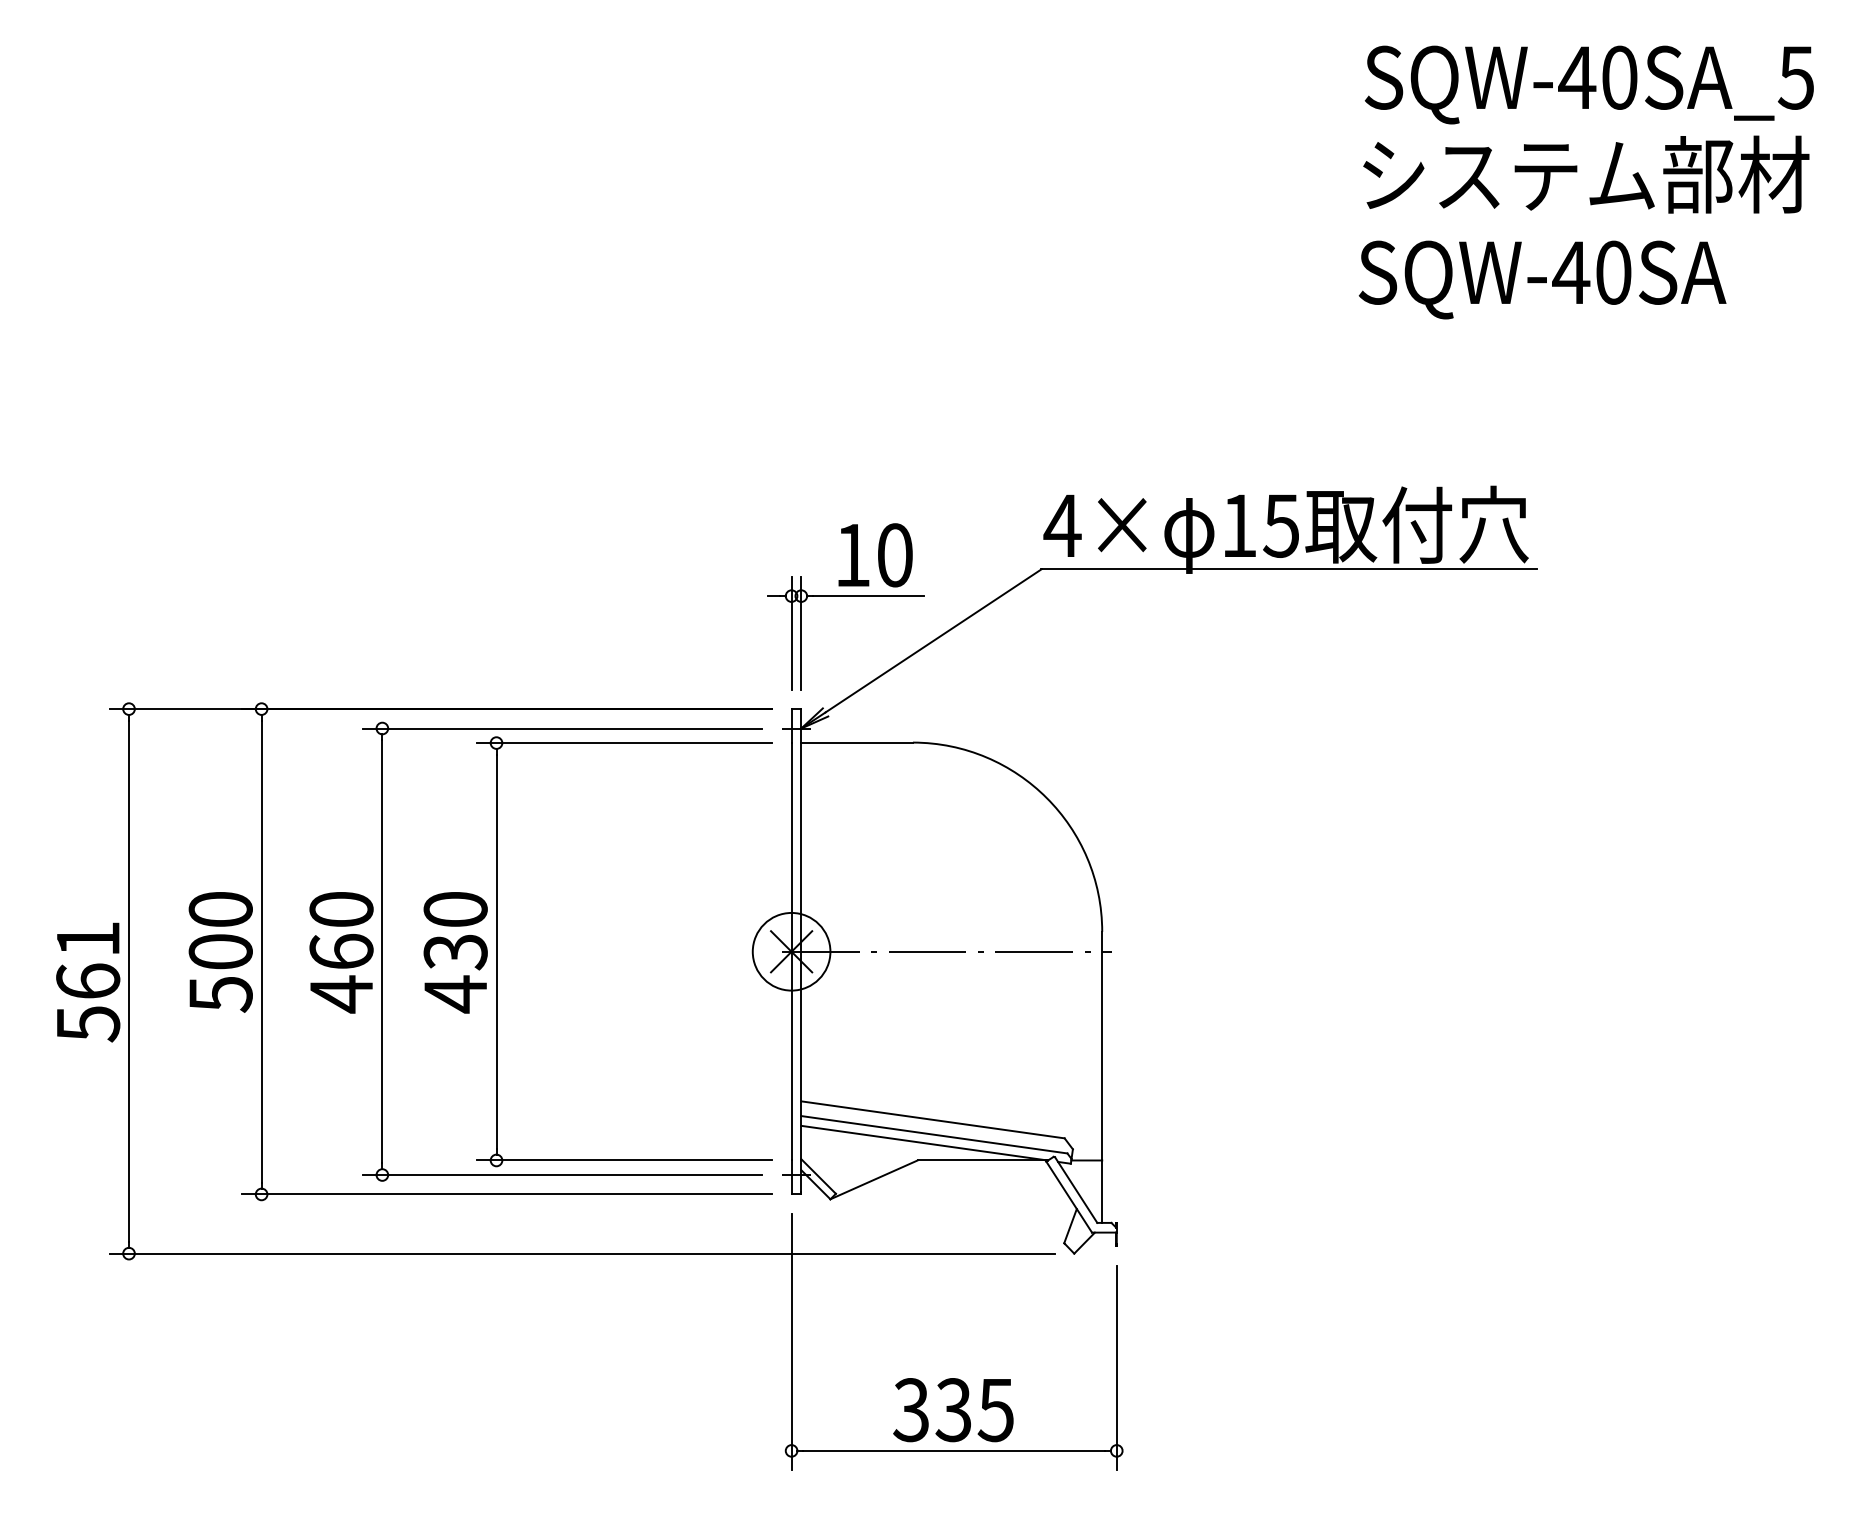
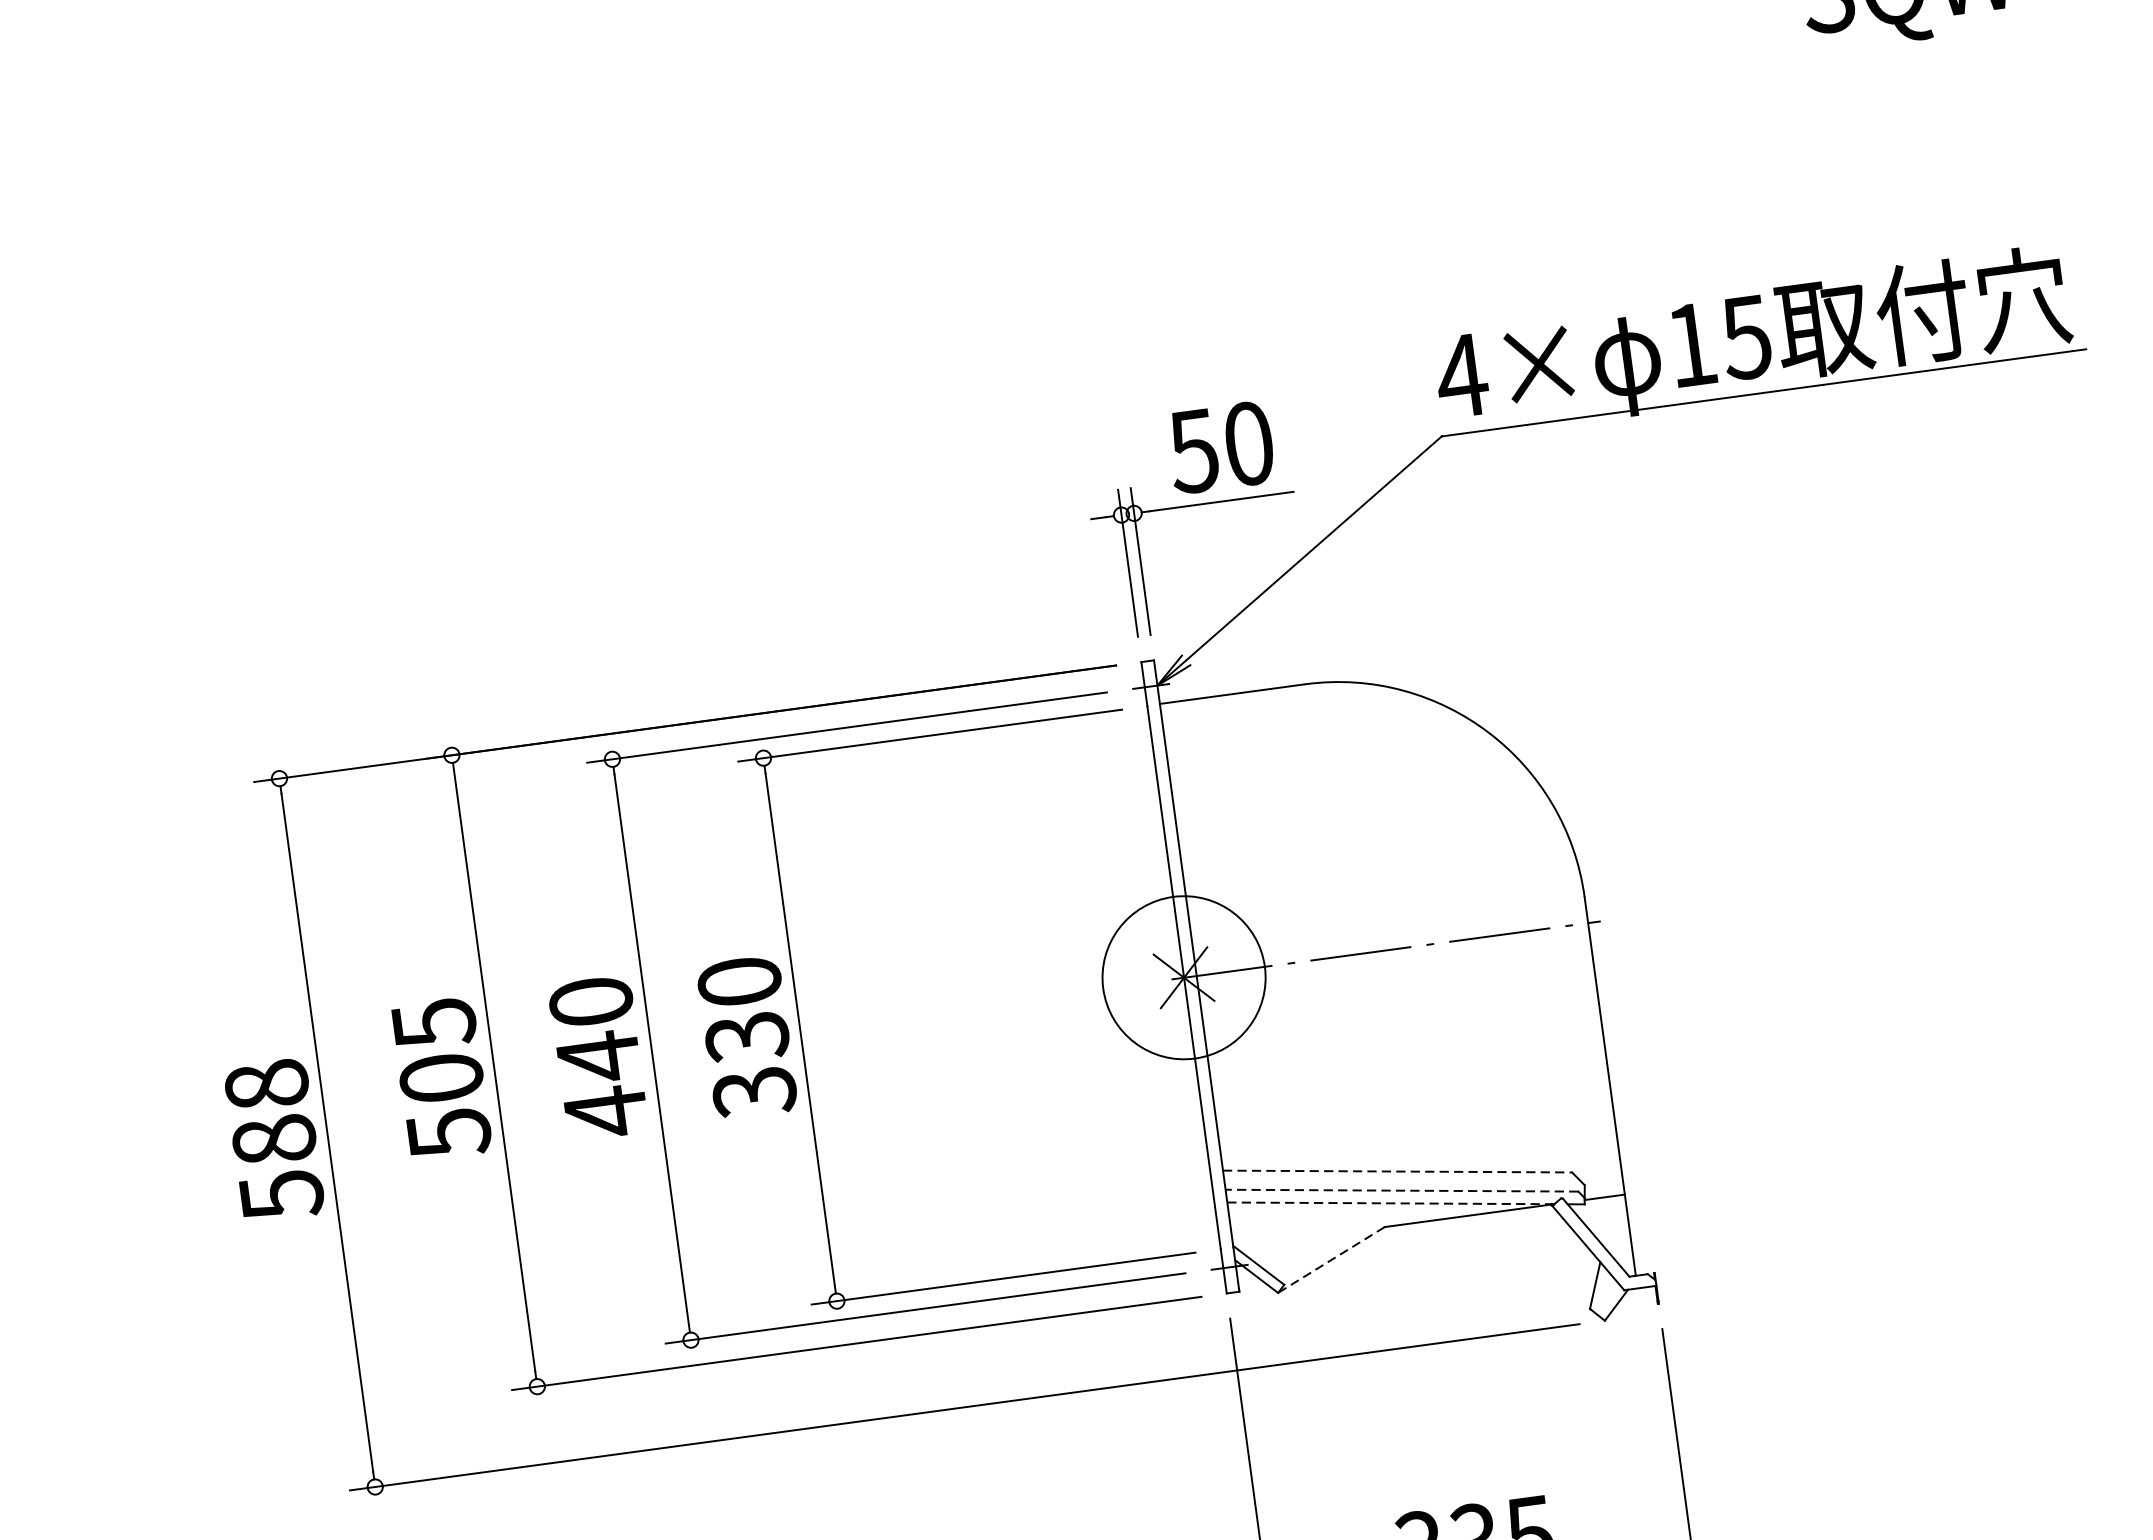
text: (852, 555) -> (1193, 451), 10 -> 50
text: (220, 910) -> (433, 1024), 500 -> 505
circle: (791, 951) -> (1183, 977), size x1.6
text: (341, 952) -> (598, 1057), 460 -> 440
text: (88, 959) -> (270, 1111), 561 -> 588
text: (455, 994) -> (754, 1092), 430 -> 330
line: (932, 1119) -> (1396, 1171), solid -> dashed
line: (933, 1134) -> (1400, 1190), solid -> dashed
line: (924, 1143) -> (1390, 1203), solid -> dashed
line: (874, 1179) -> (1331, 1259), solid -> dashed

